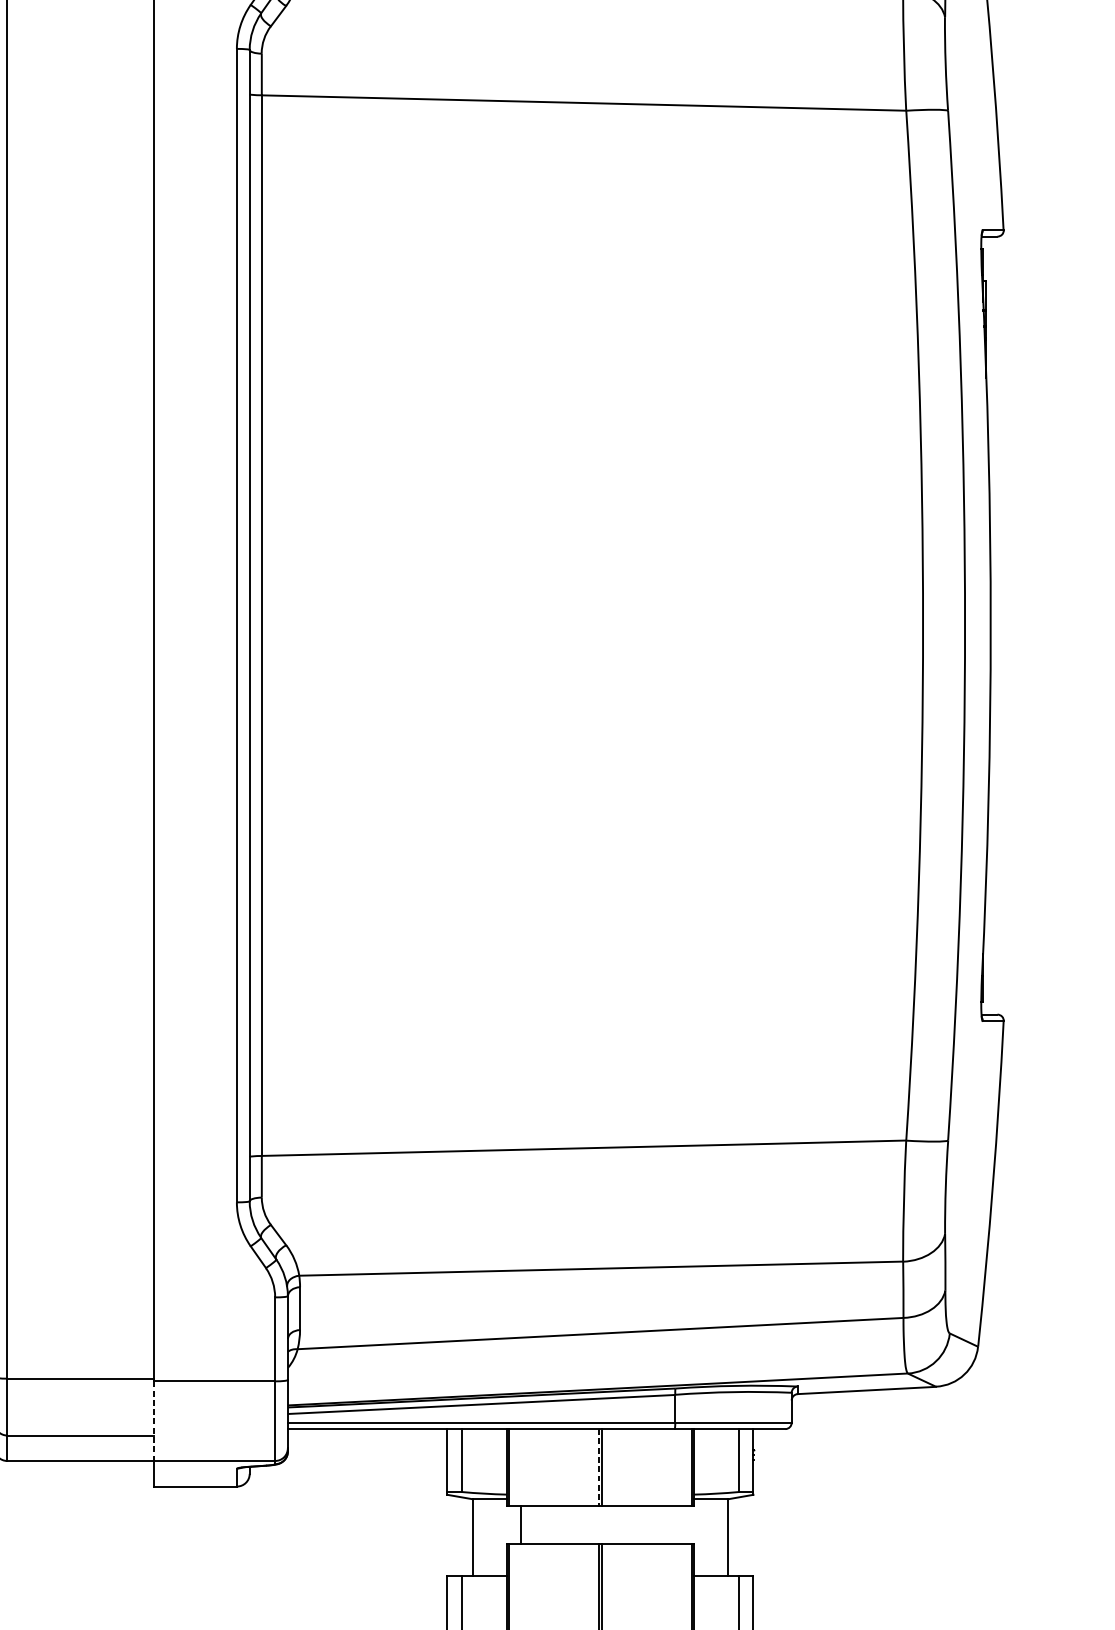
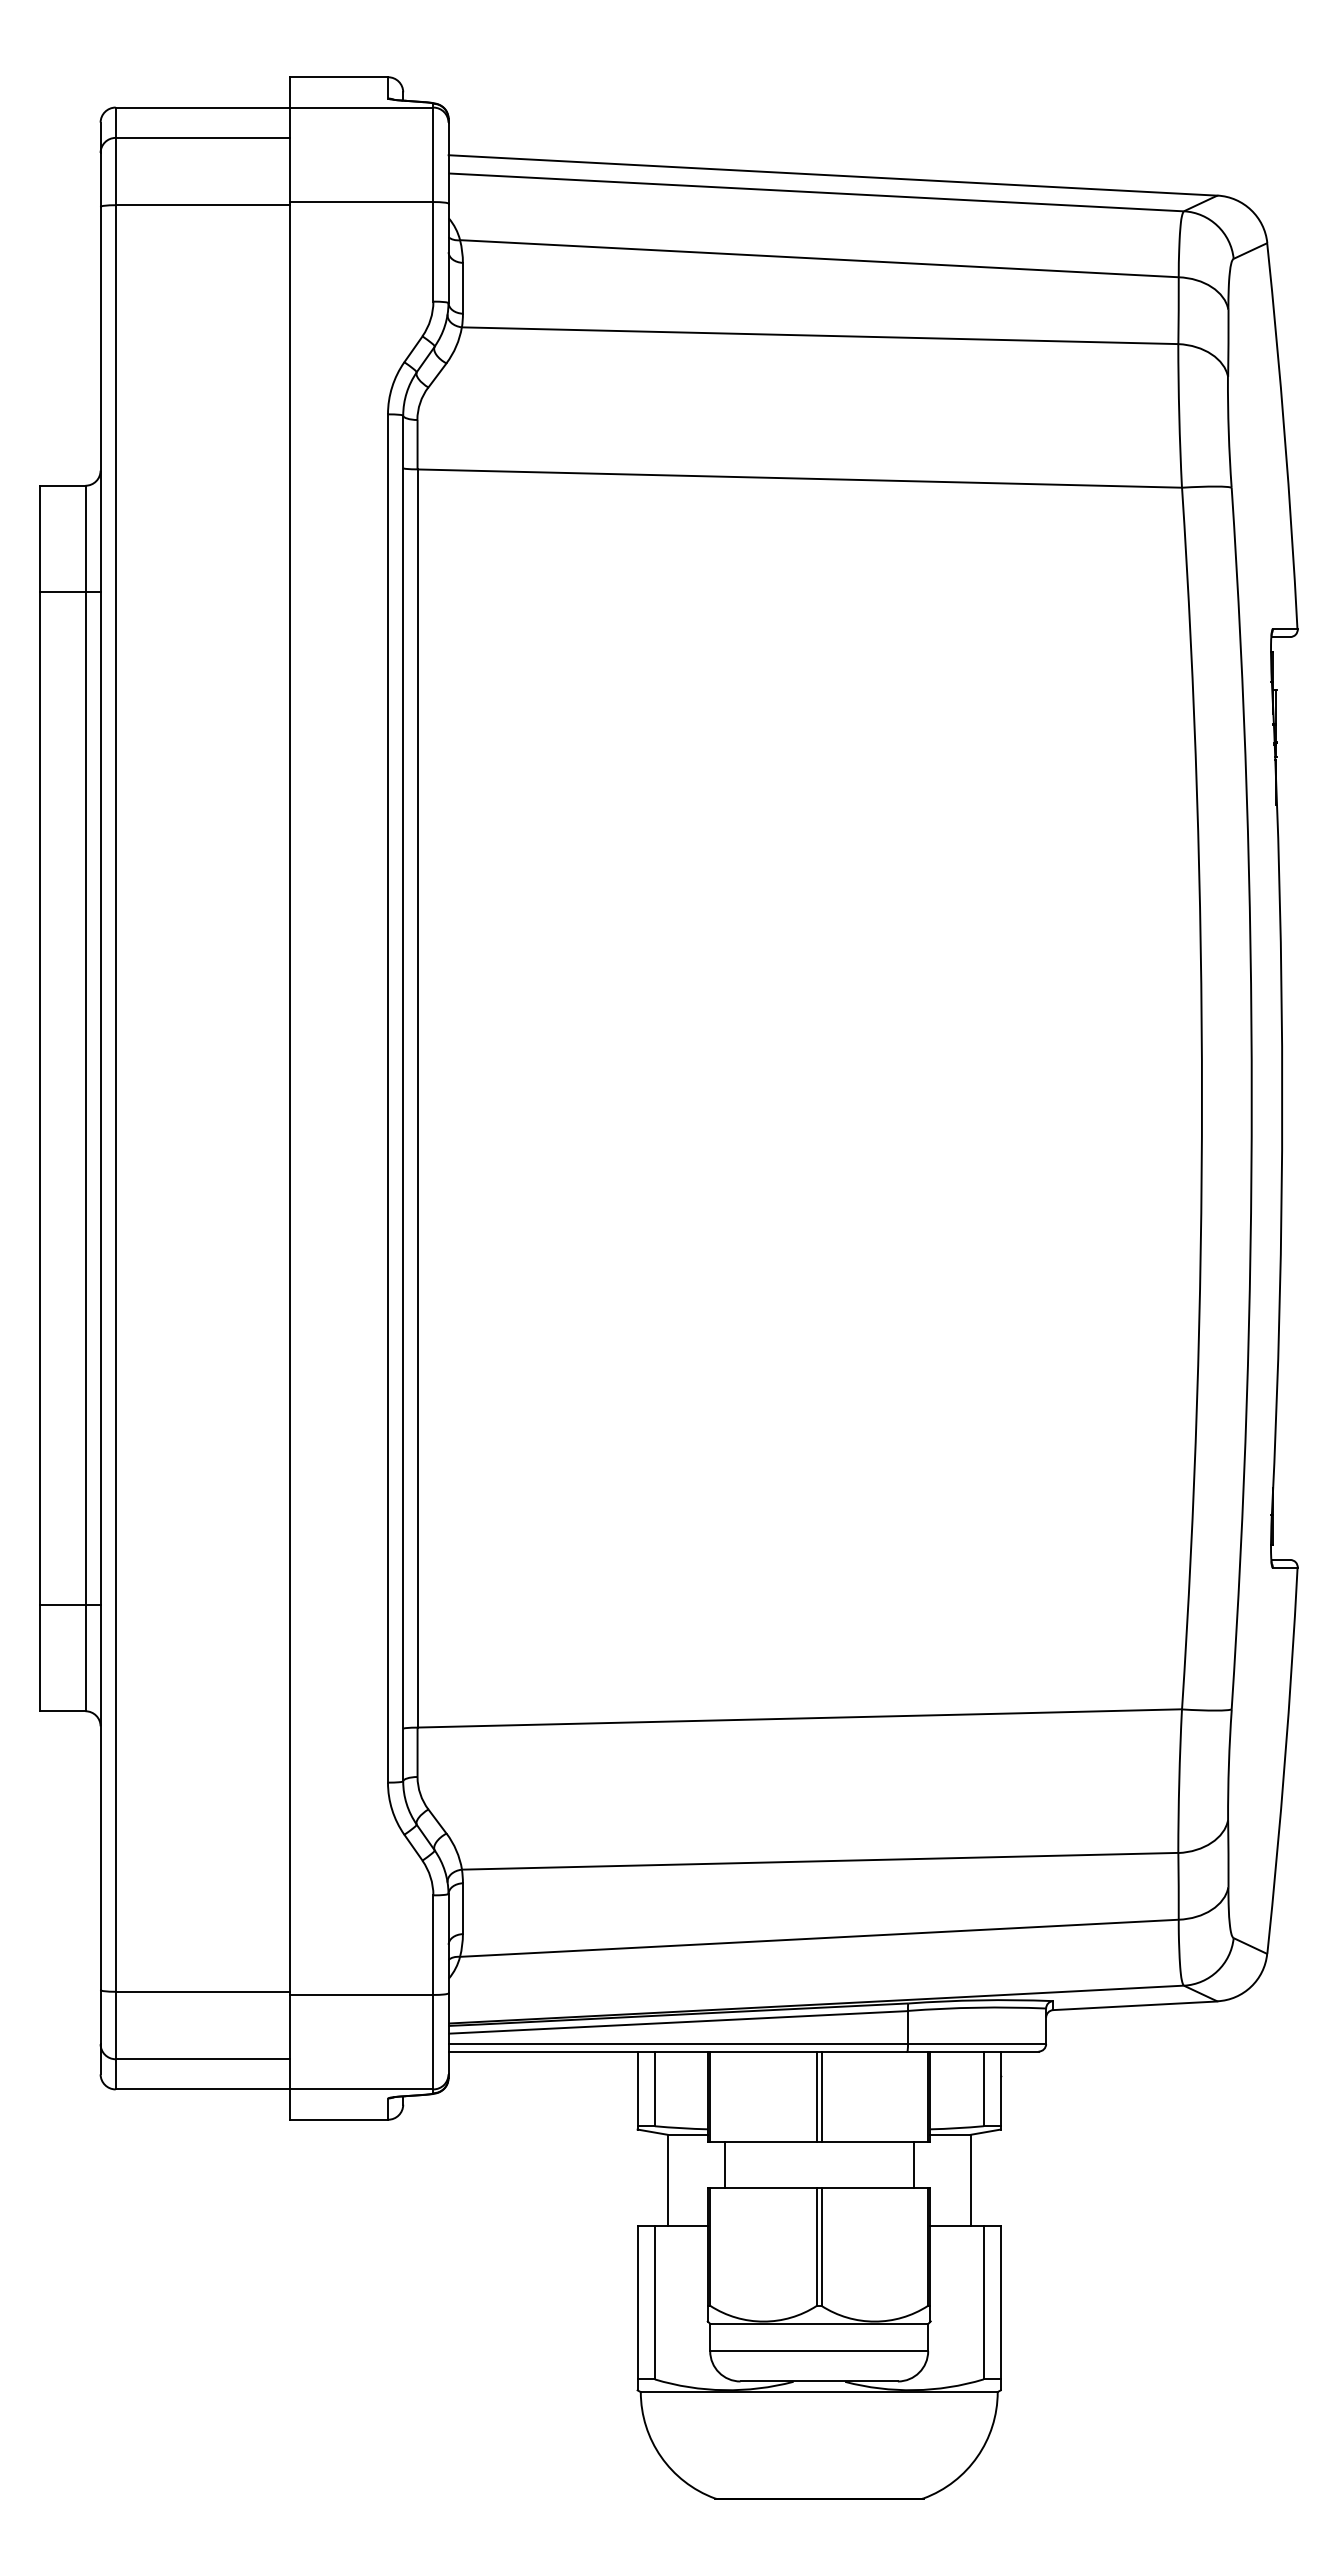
line: (153, 1421) -> (289, 2042), dashed -> solid
line: (598, 1467) -> (817, 2097), dashed -> solid
line: (679, 1524) -> (913, 2164), added

